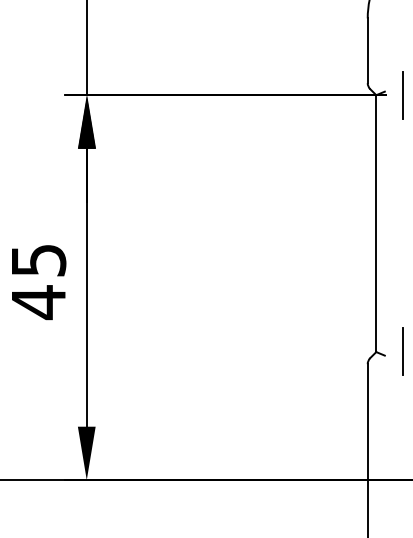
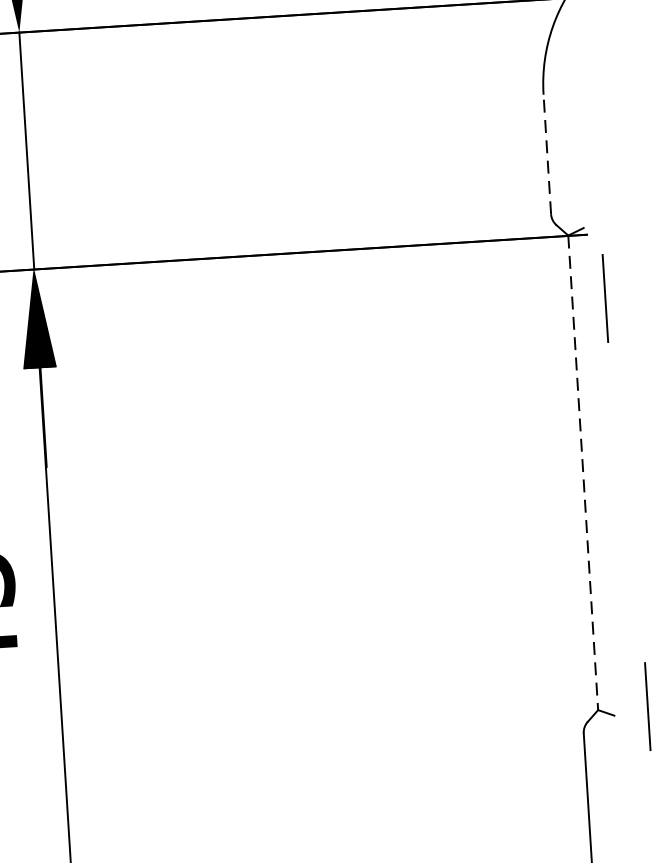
line: (367, 50) -> (546, 153), solid -> dashed
line: (402, 95) -> (604, 298), moved
line: (376, 224) -> (583, 474), solid -> dashed

